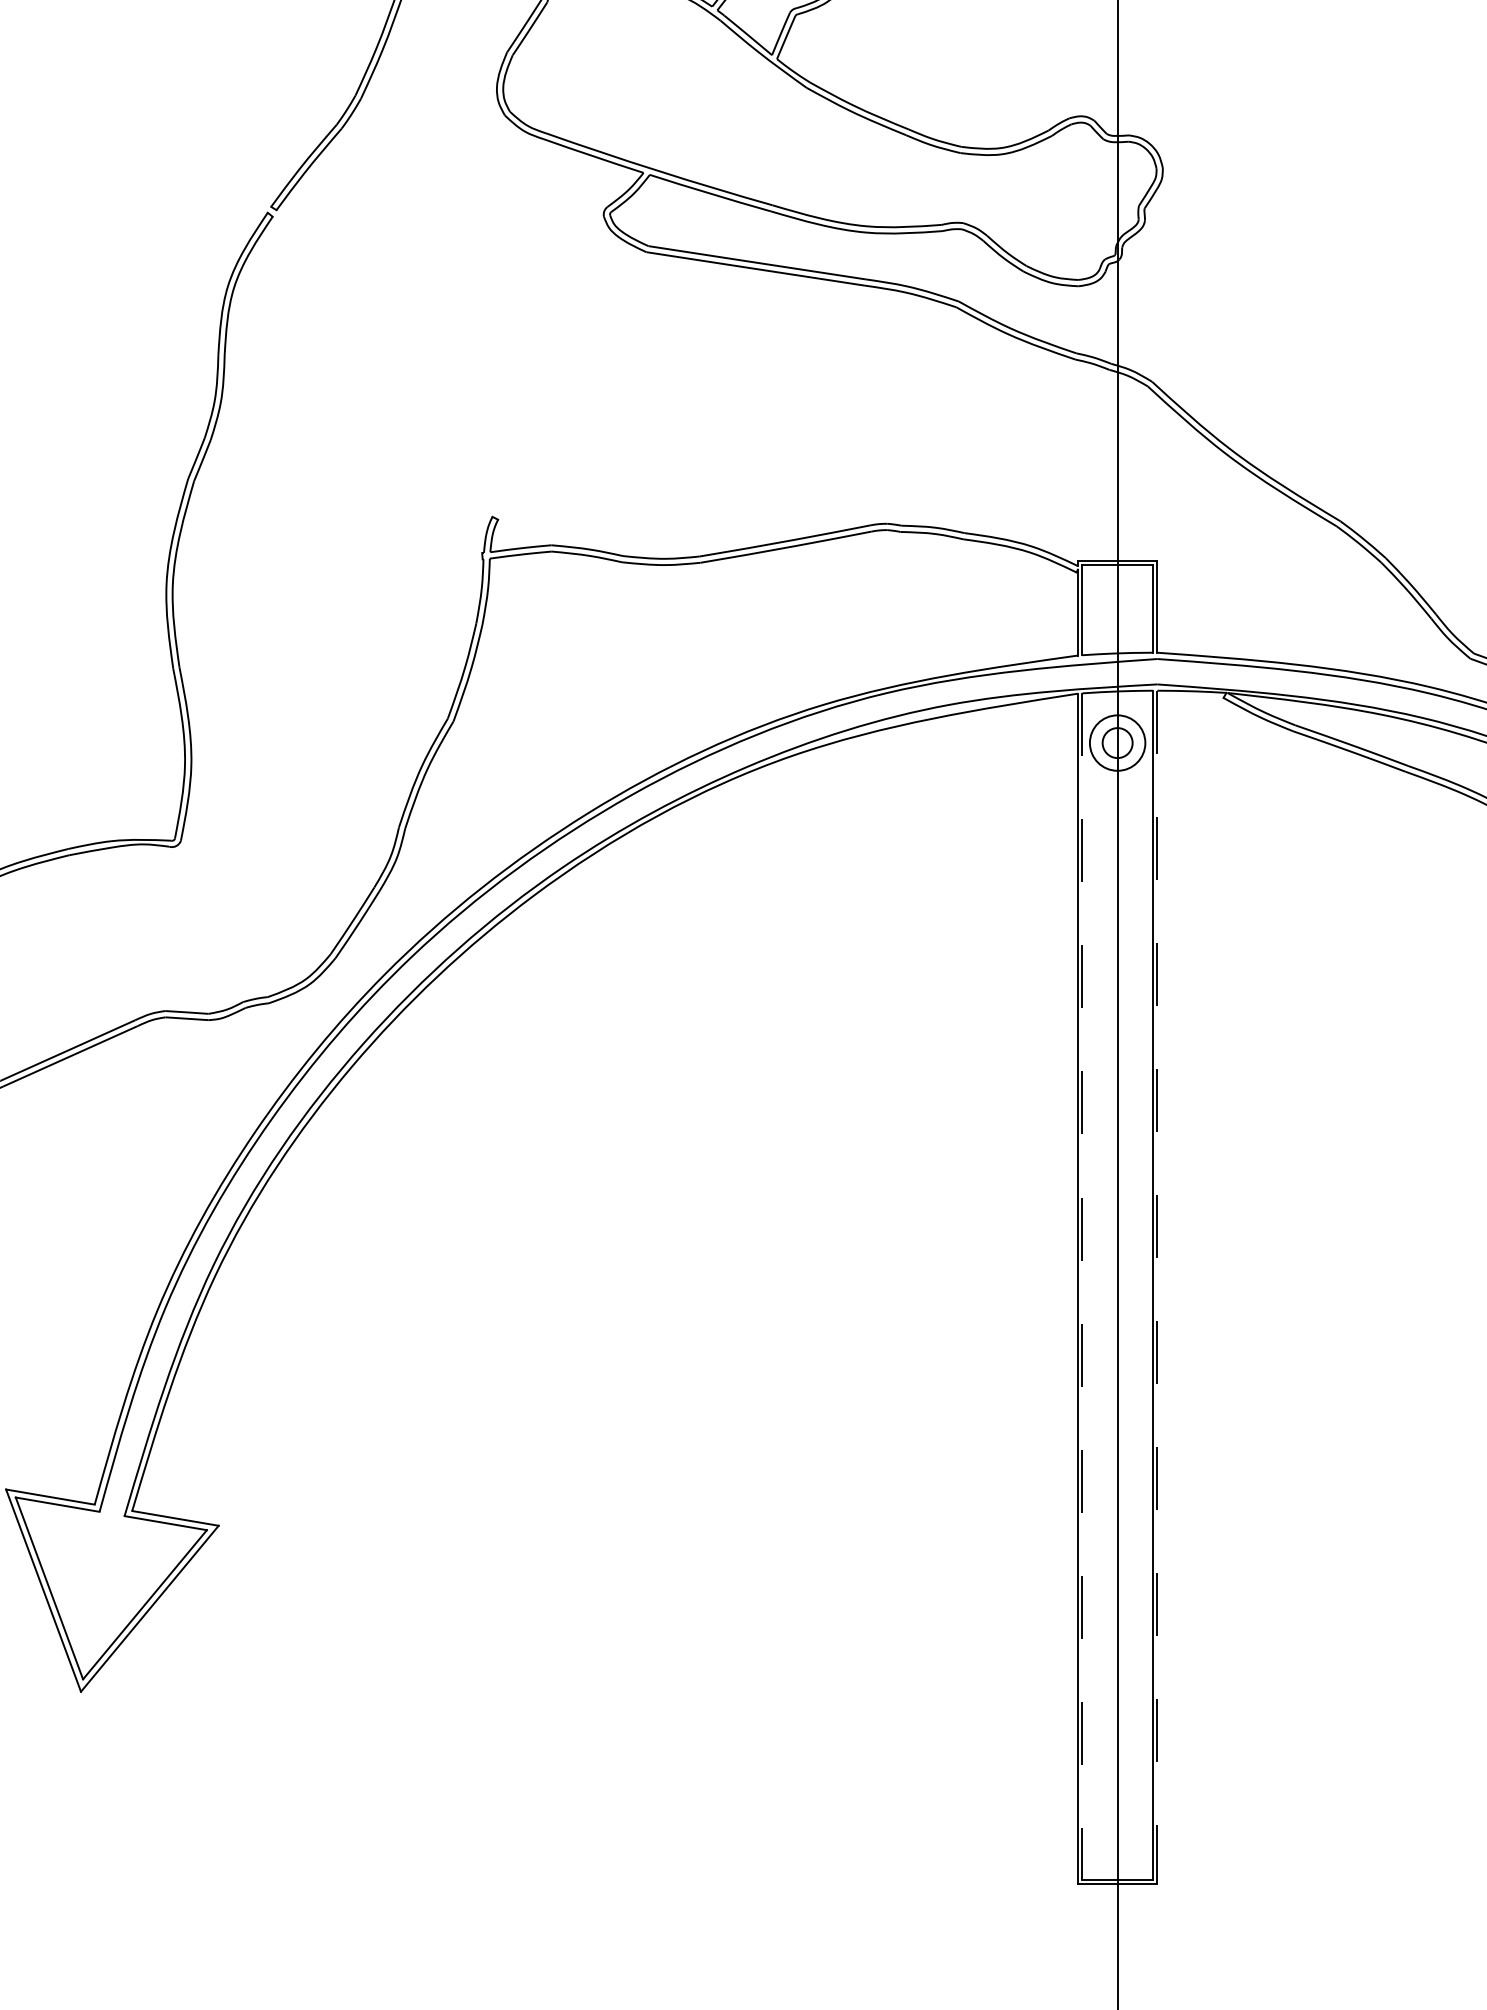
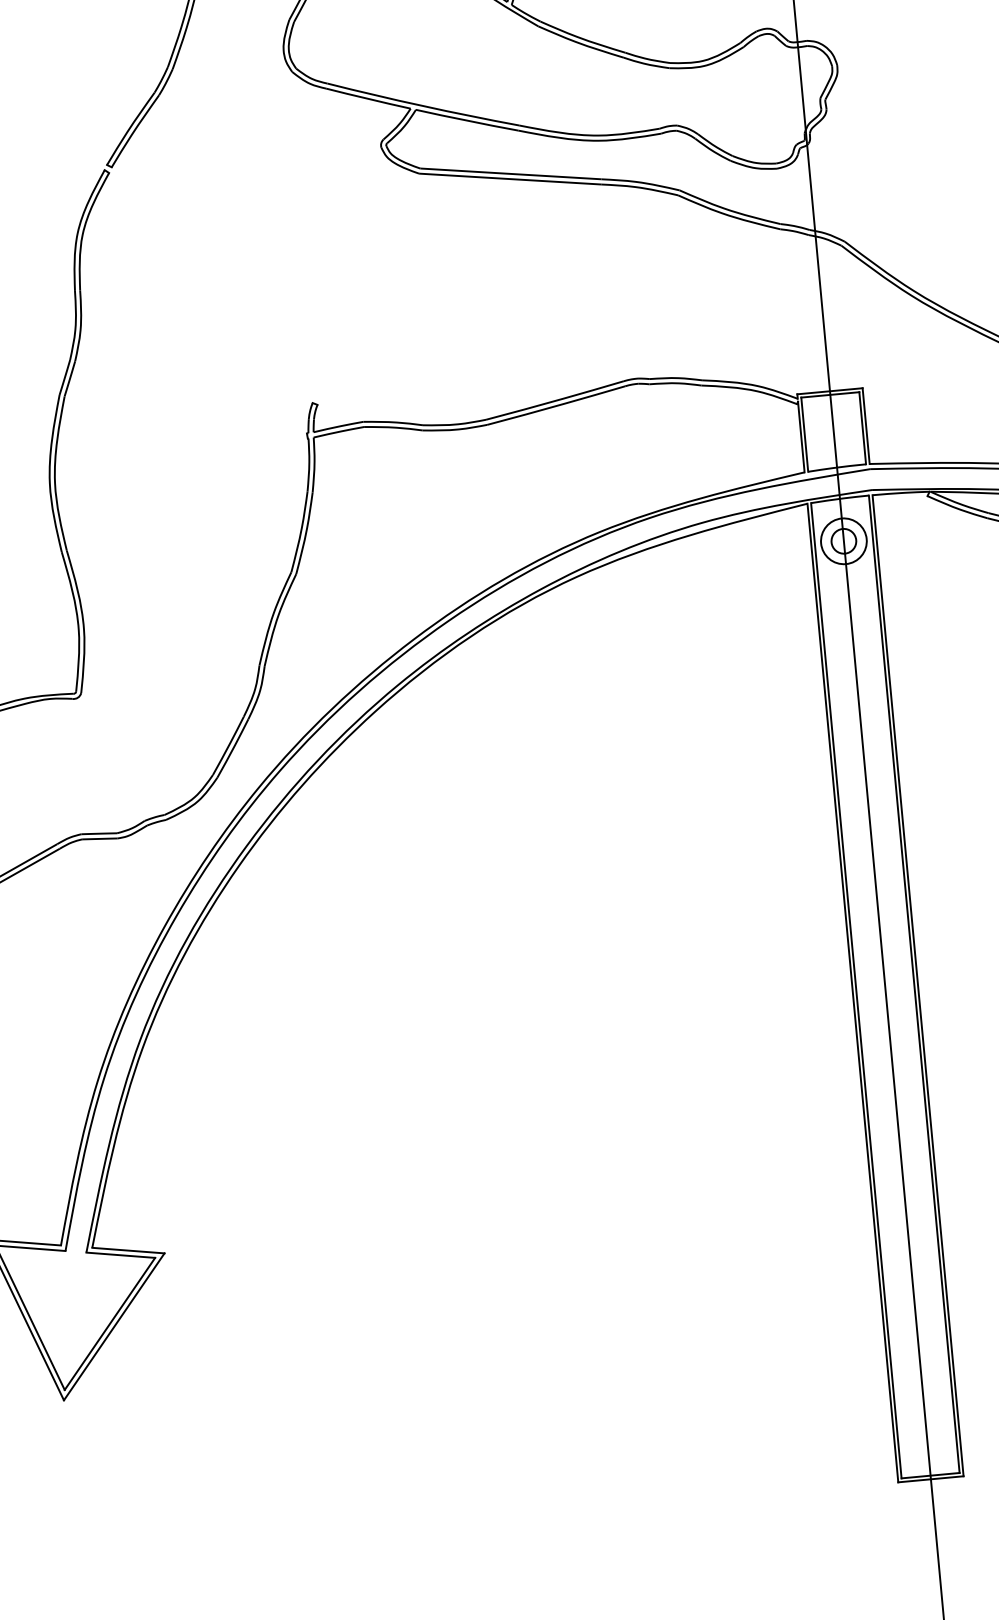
line: (1082, 1286) -> (856, 990), dashed -> solid
line: (1157, 1287) -> (918, 985), dashed -> solid

